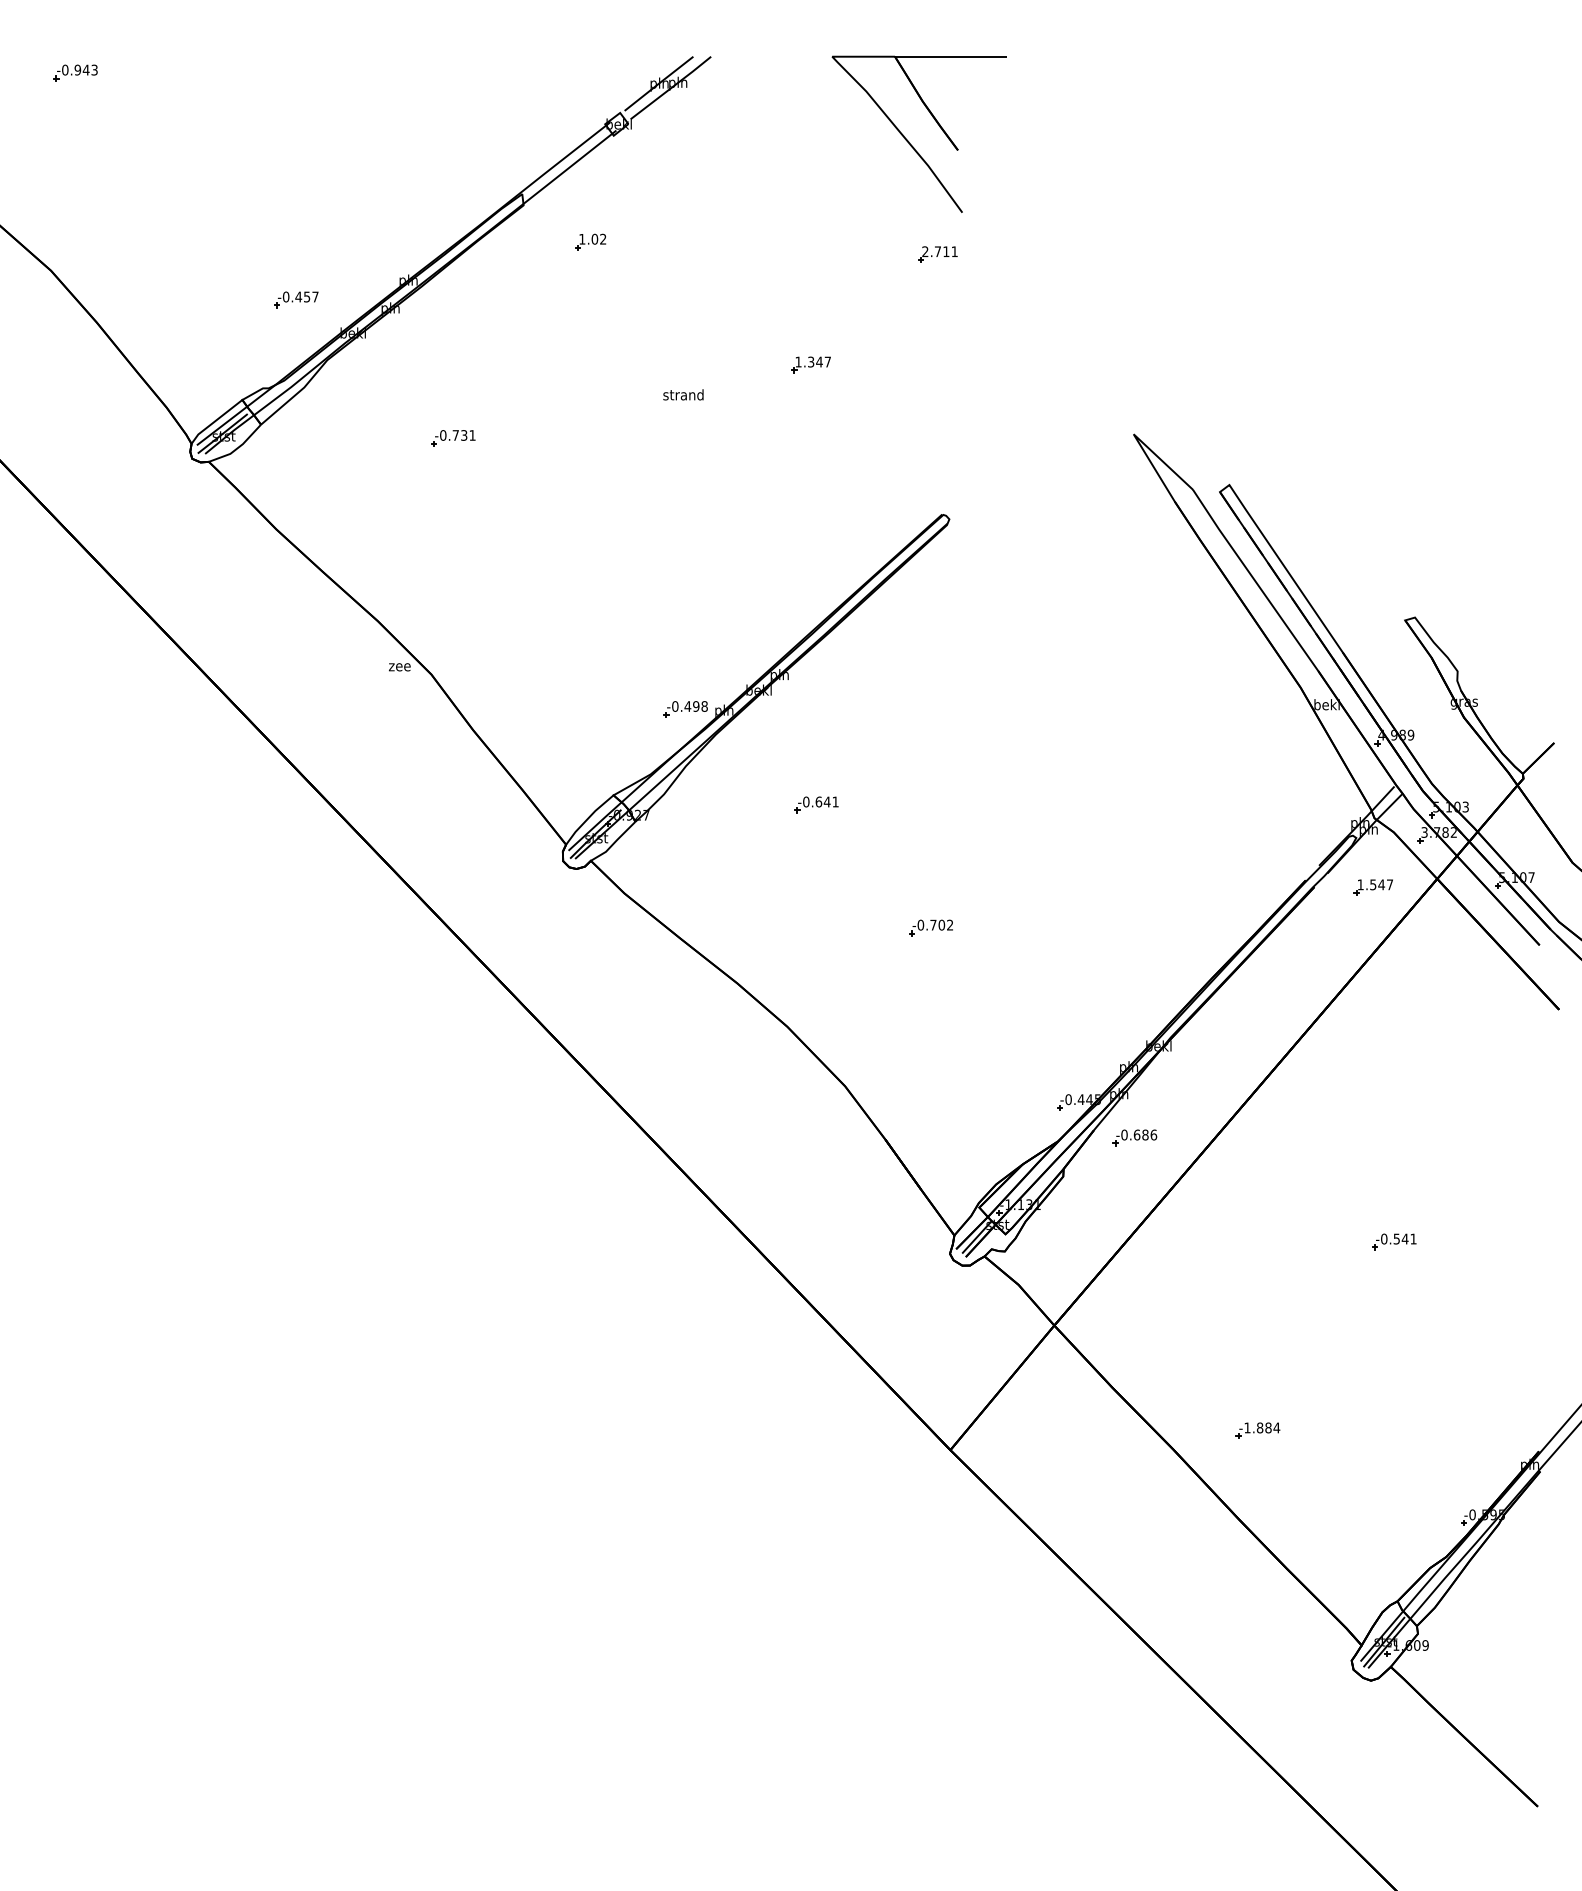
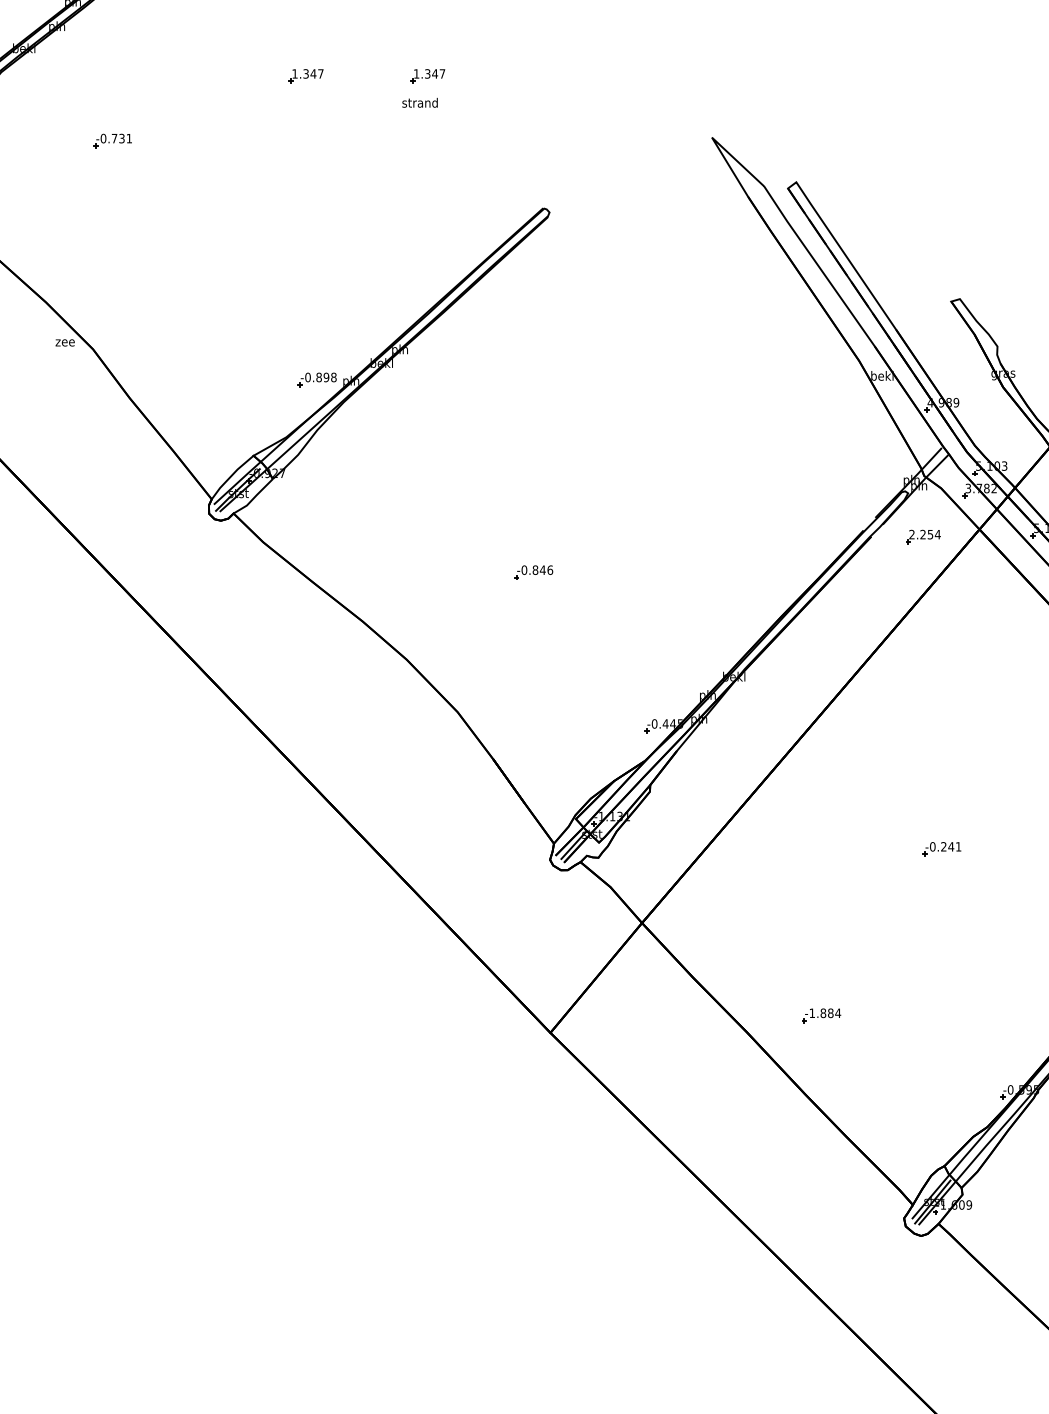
part: (672, 364) -> (305, 76), added
text: (683, 394) -> (420, 102), moved
text: (687, 706) -> (318, 377), -0.498 -> -0.898
part: (816, 804) -> (432, 463), removed
text: (1375, 884) -> (925, 534), 1.547 -> 2.254
text: (941, 924) -> (542, 569), -0.702 -> -0.846
part: (1134, 1137) -> (712, 757), removed
text: (1396, 1238) -> (943, 846), -0.541 -> -0.241

